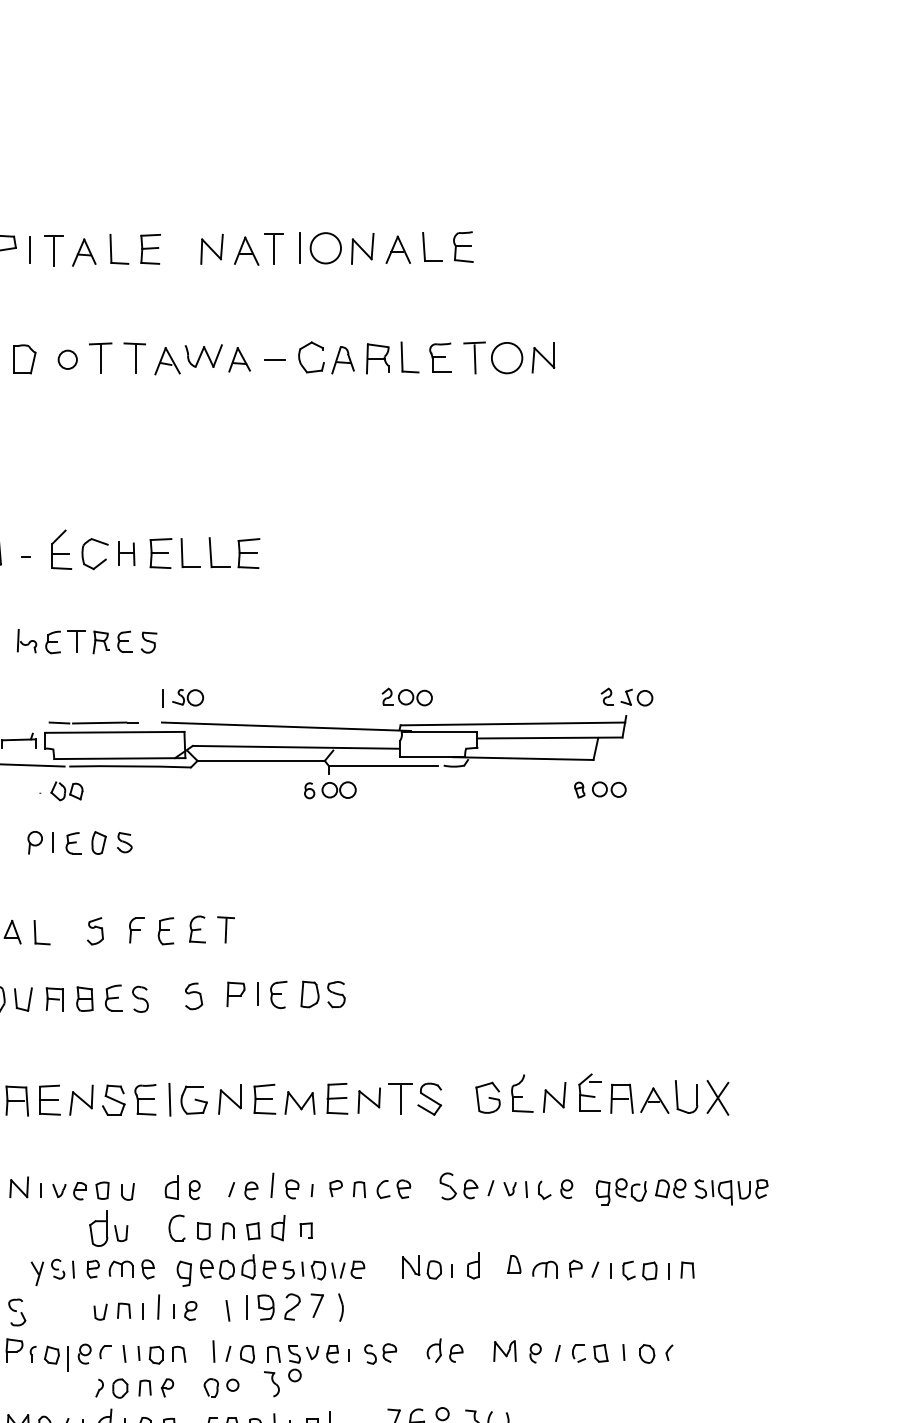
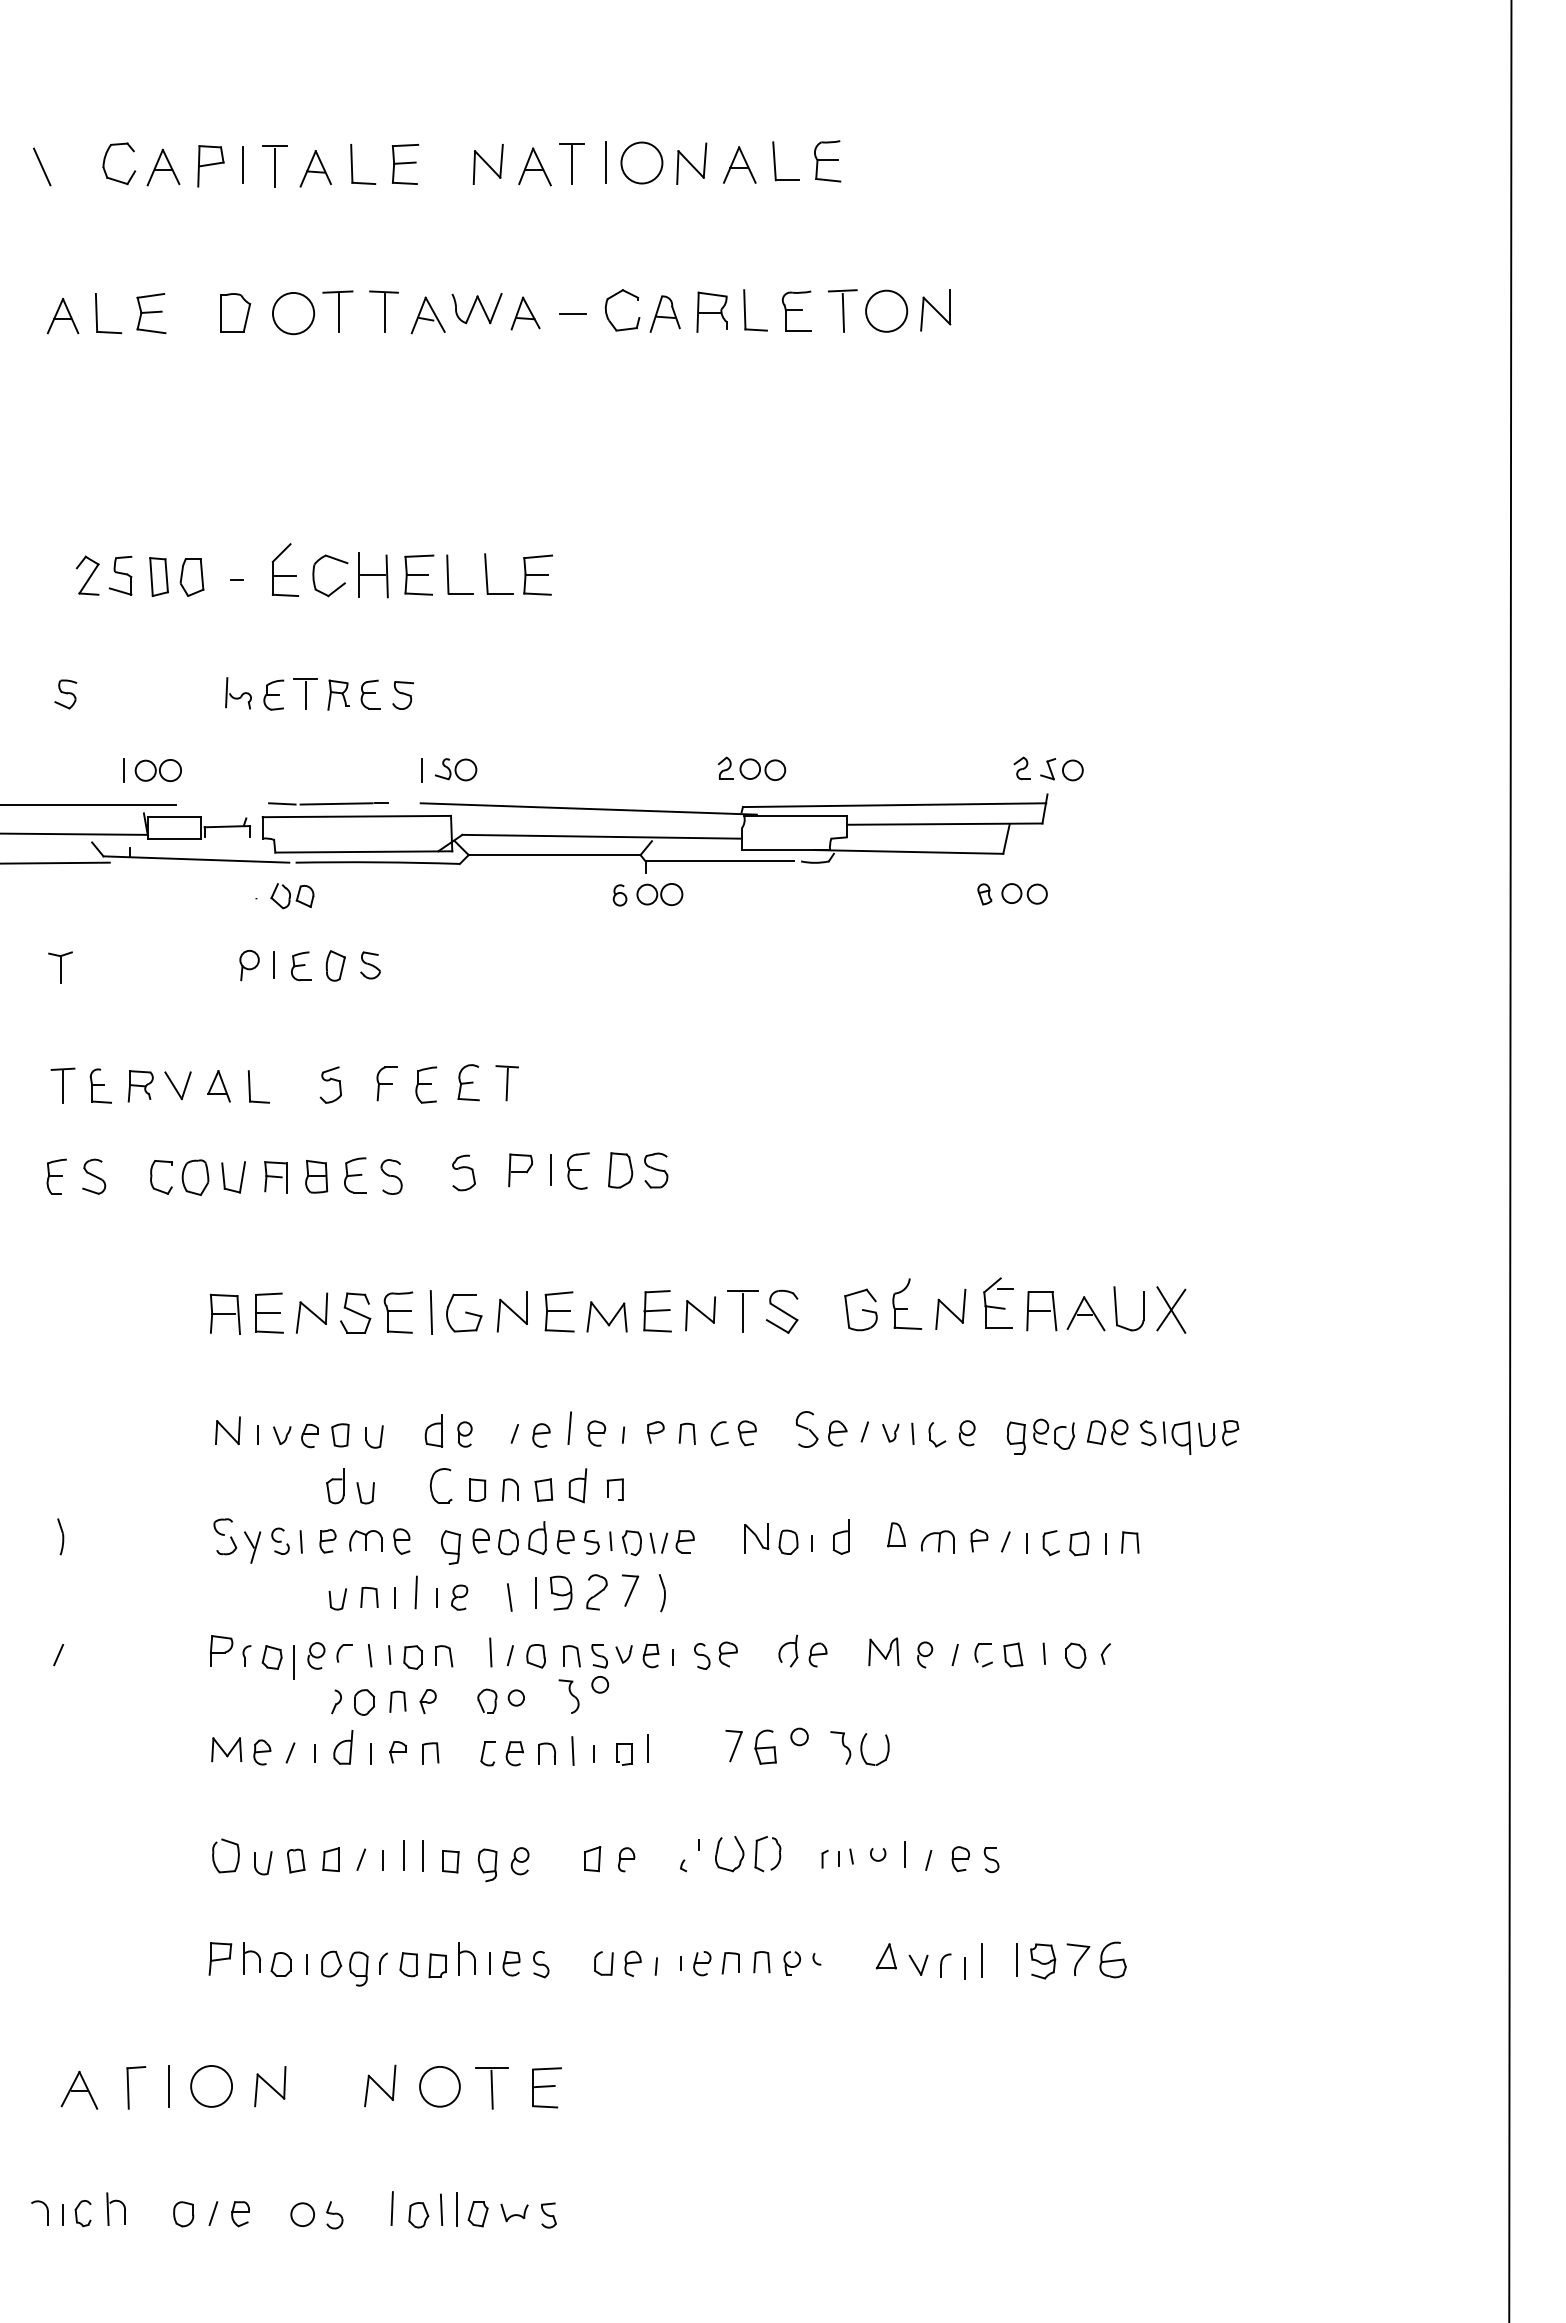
circle: (67, 359) -> (293, 313), size x1.67
part: (127, 553) -> (373, 575), size x1.43
part: (98, 1228) -> (335, 1486), size x0.71
part: (17, 1312) -> (225, 1536), moved

